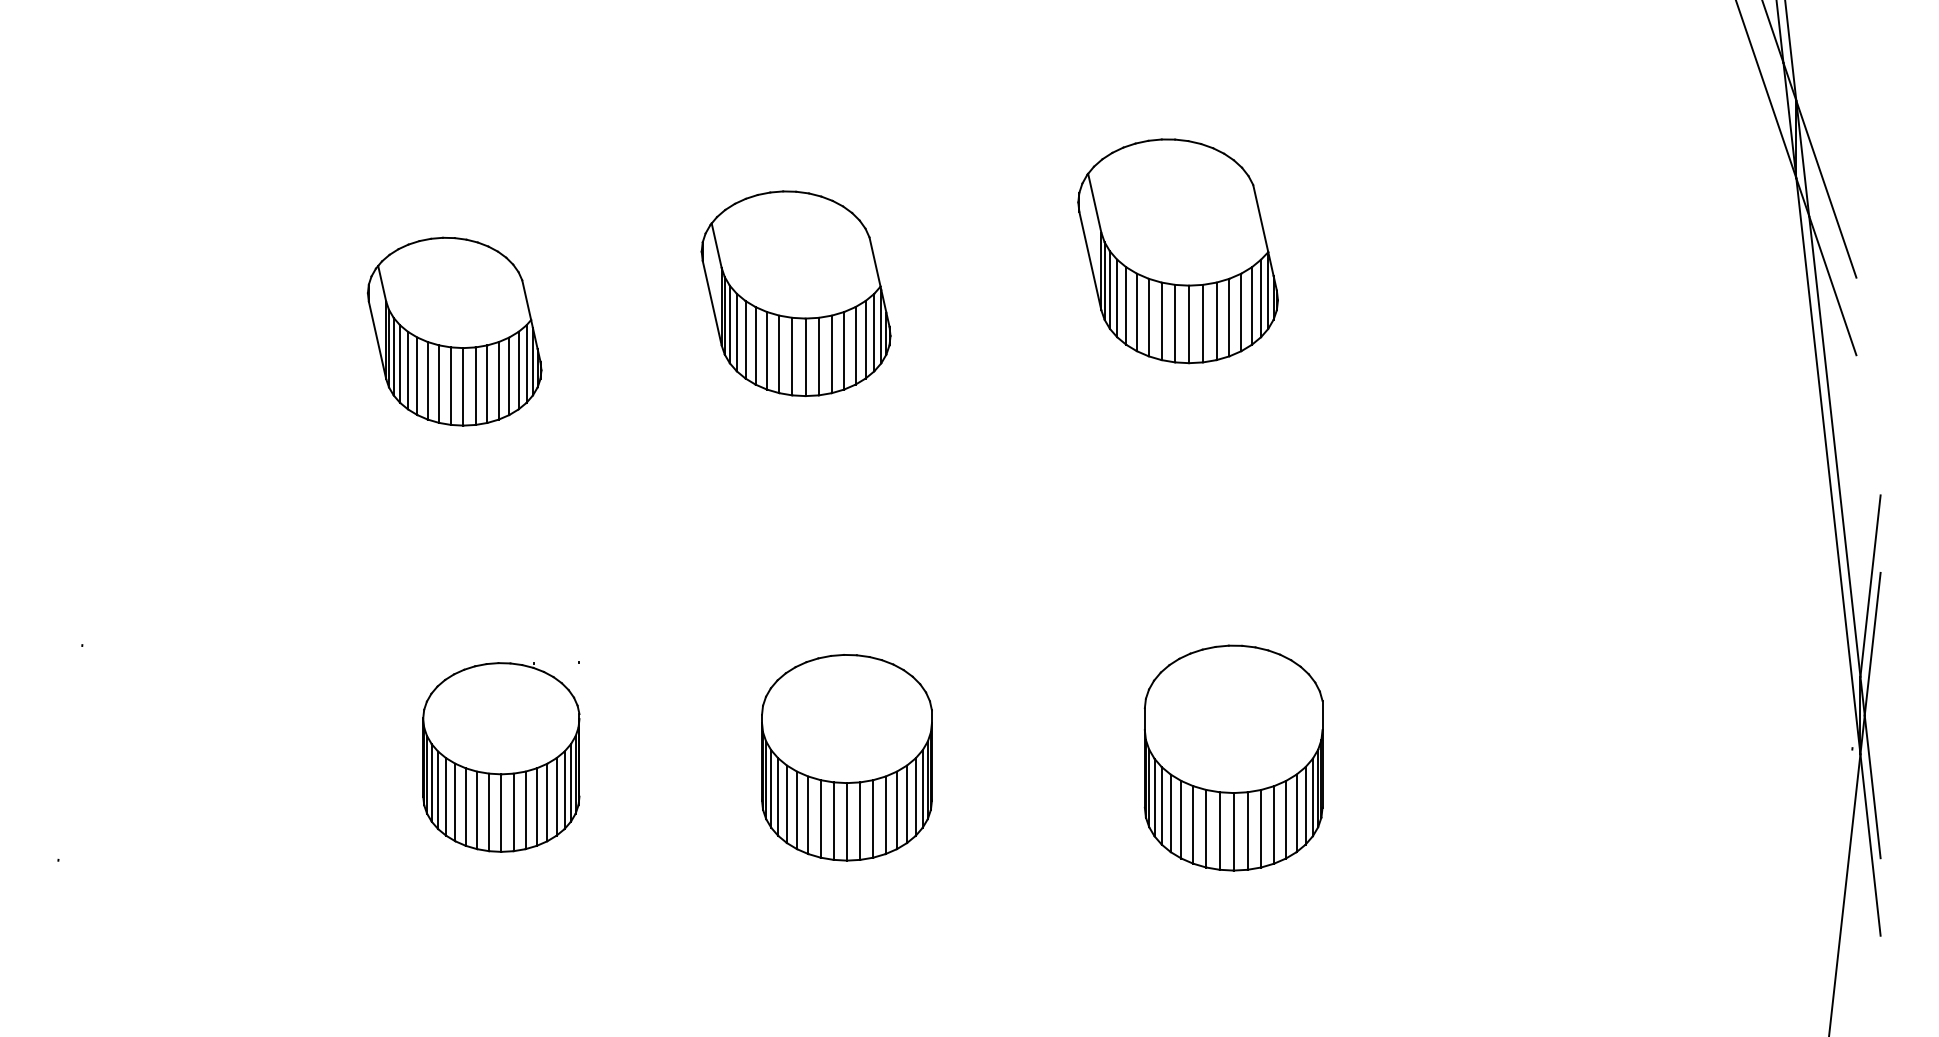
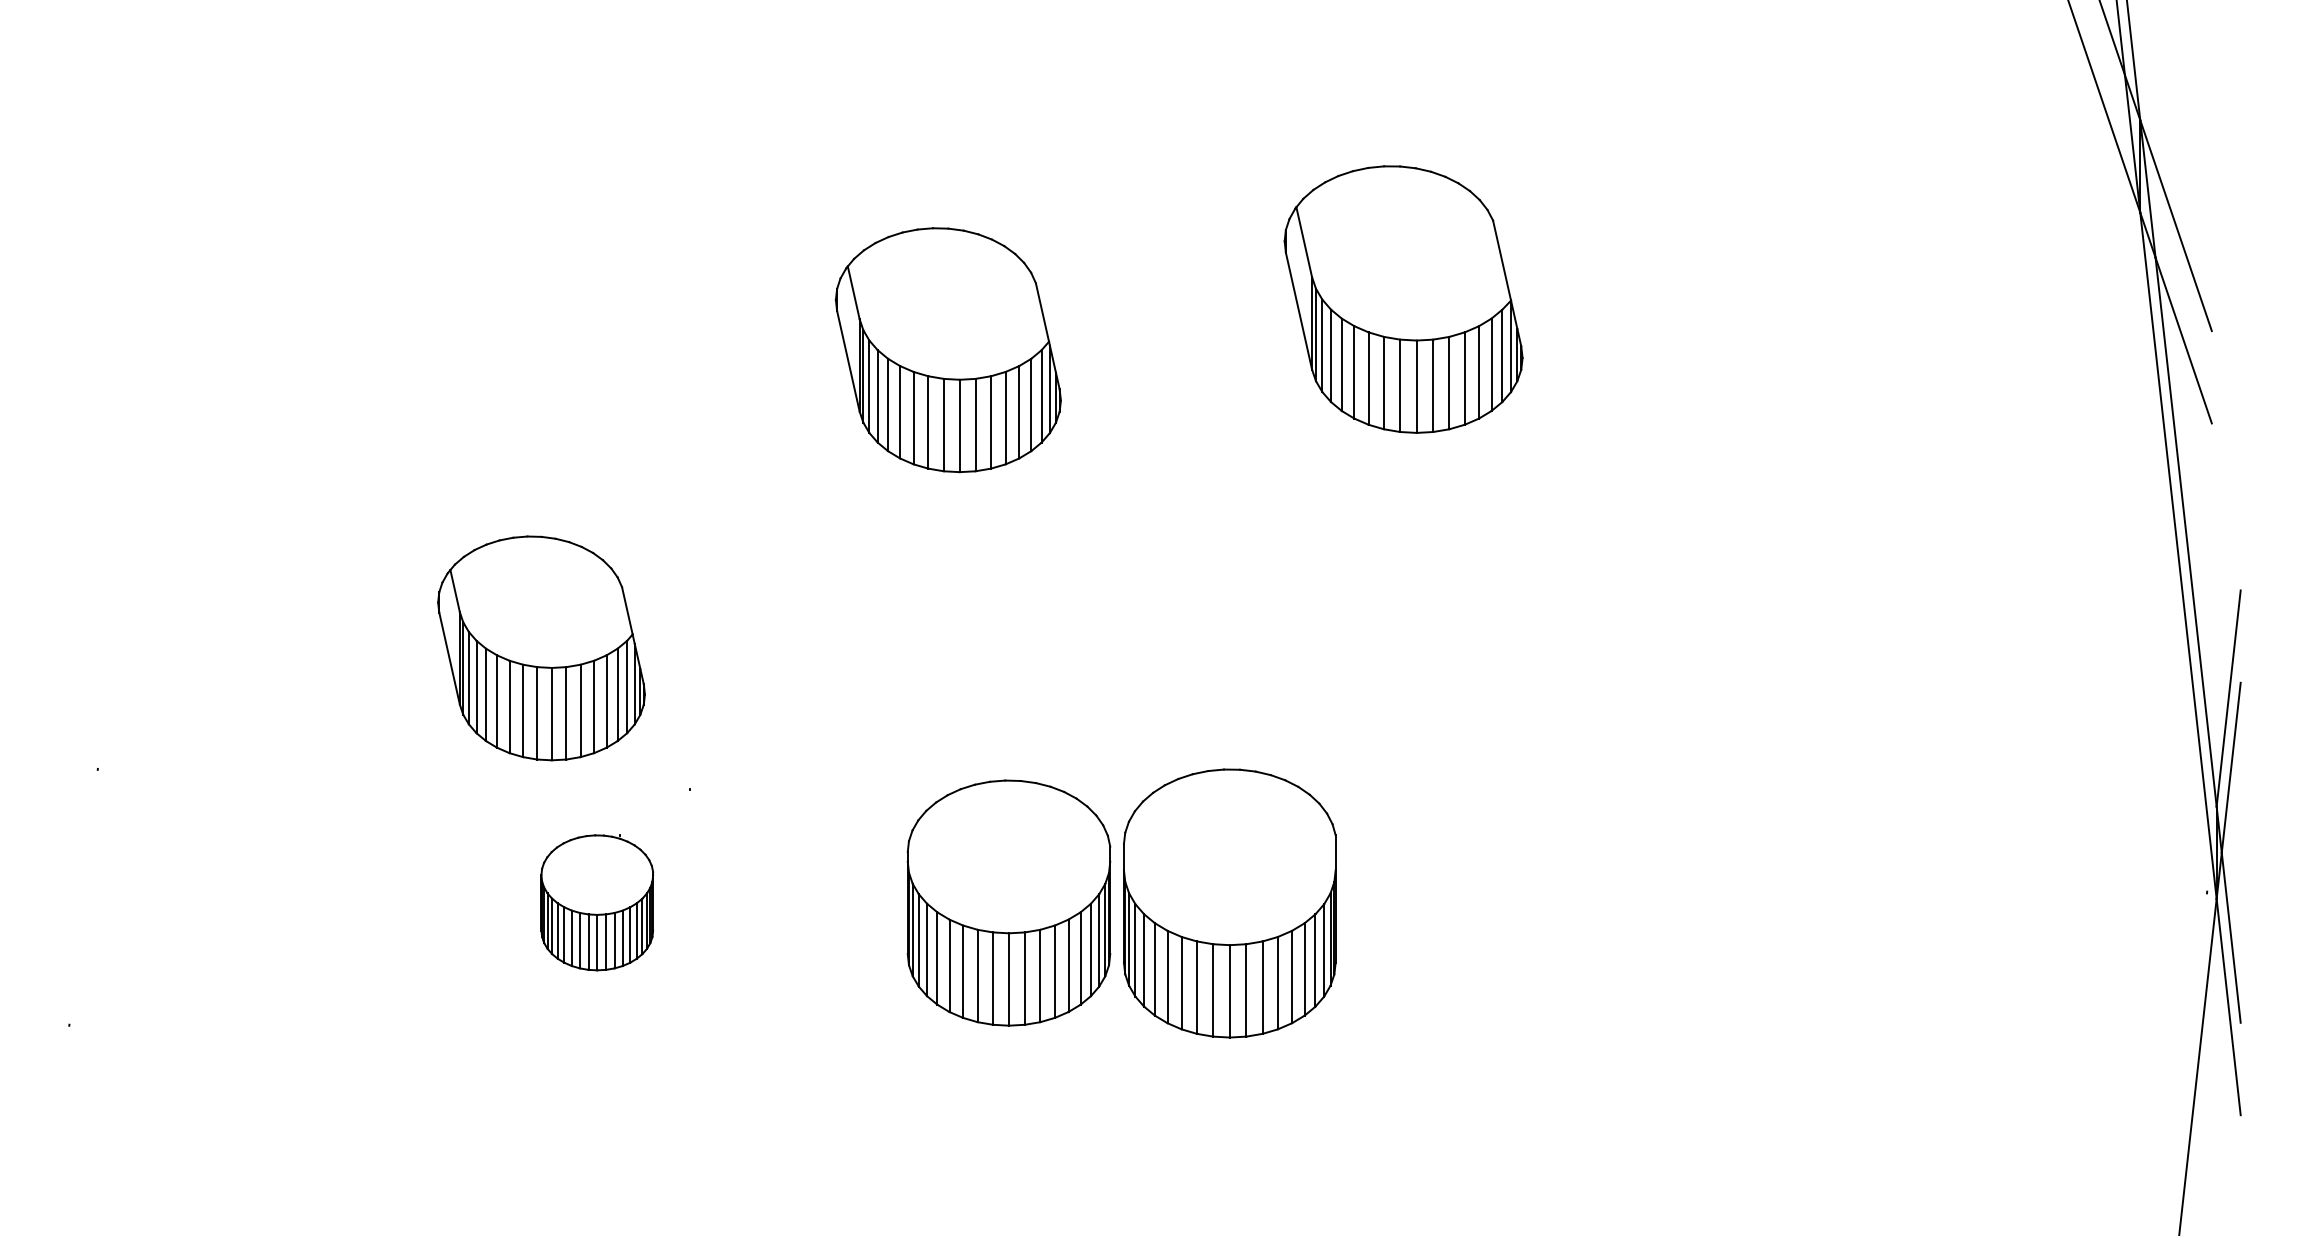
part: (454, 331) -> (541, 648), moved
part: (501, 757) -> (597, 902), size x0.6
part: (1233, 758) -> (1229, 903), moved

